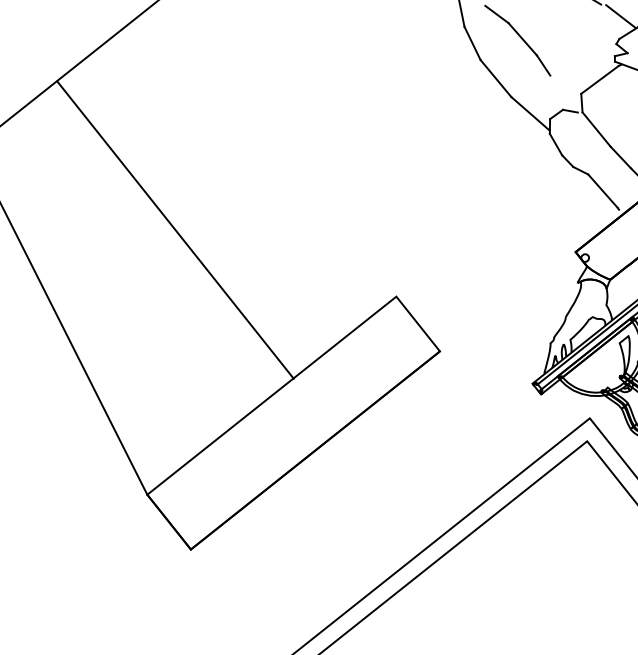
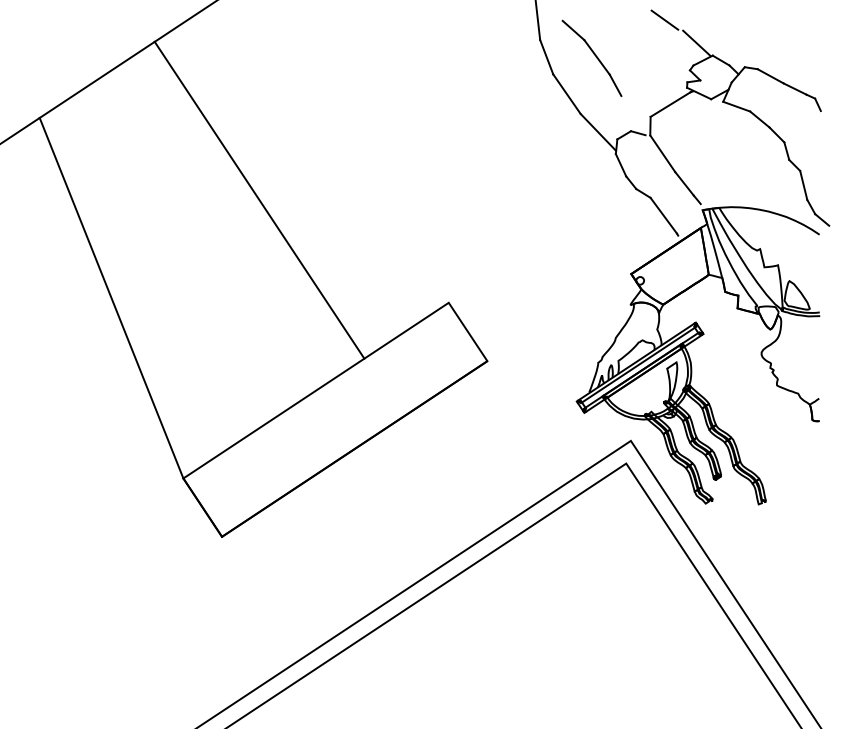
line: (175, 229) -> (259, 199), moved

